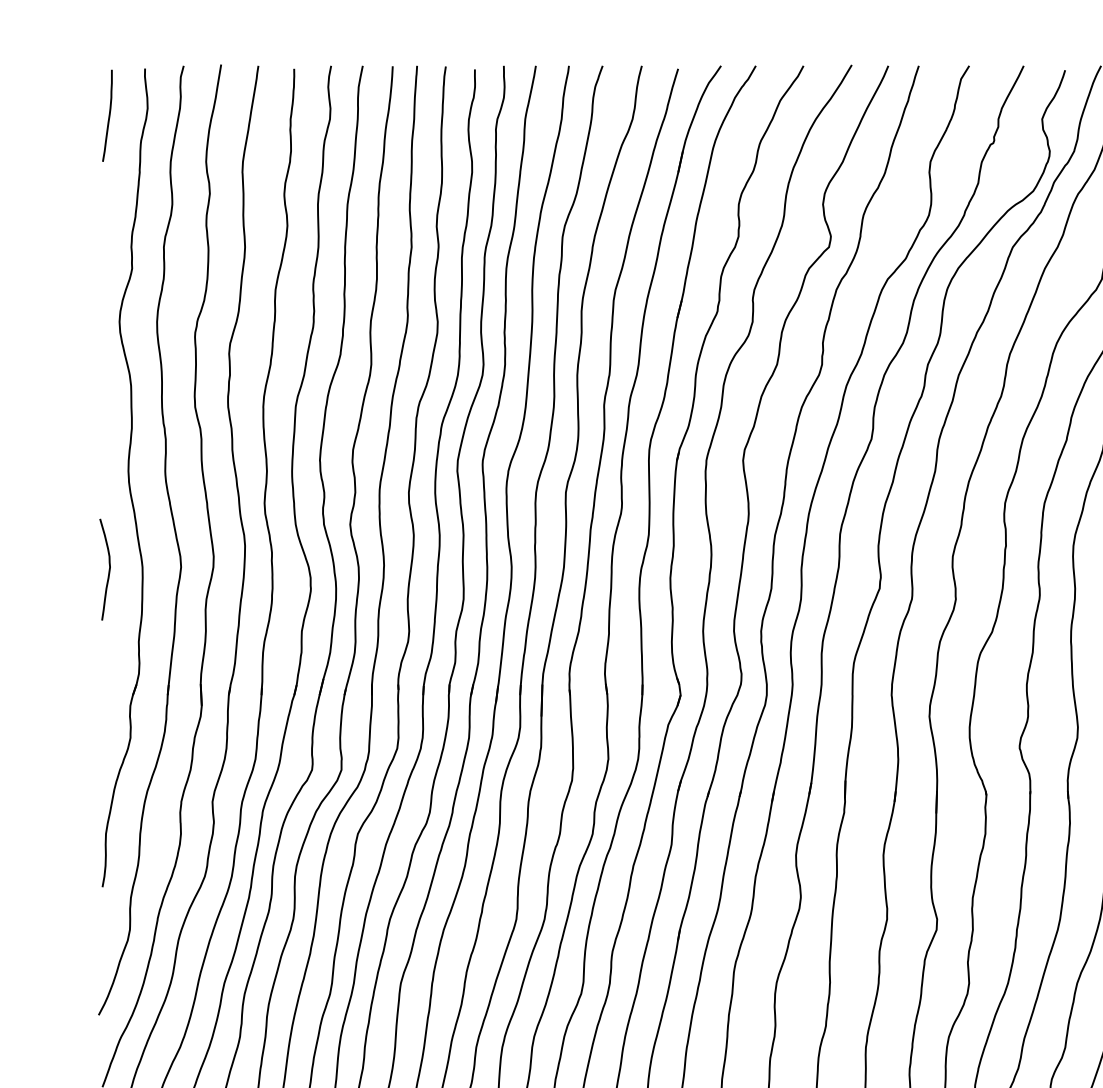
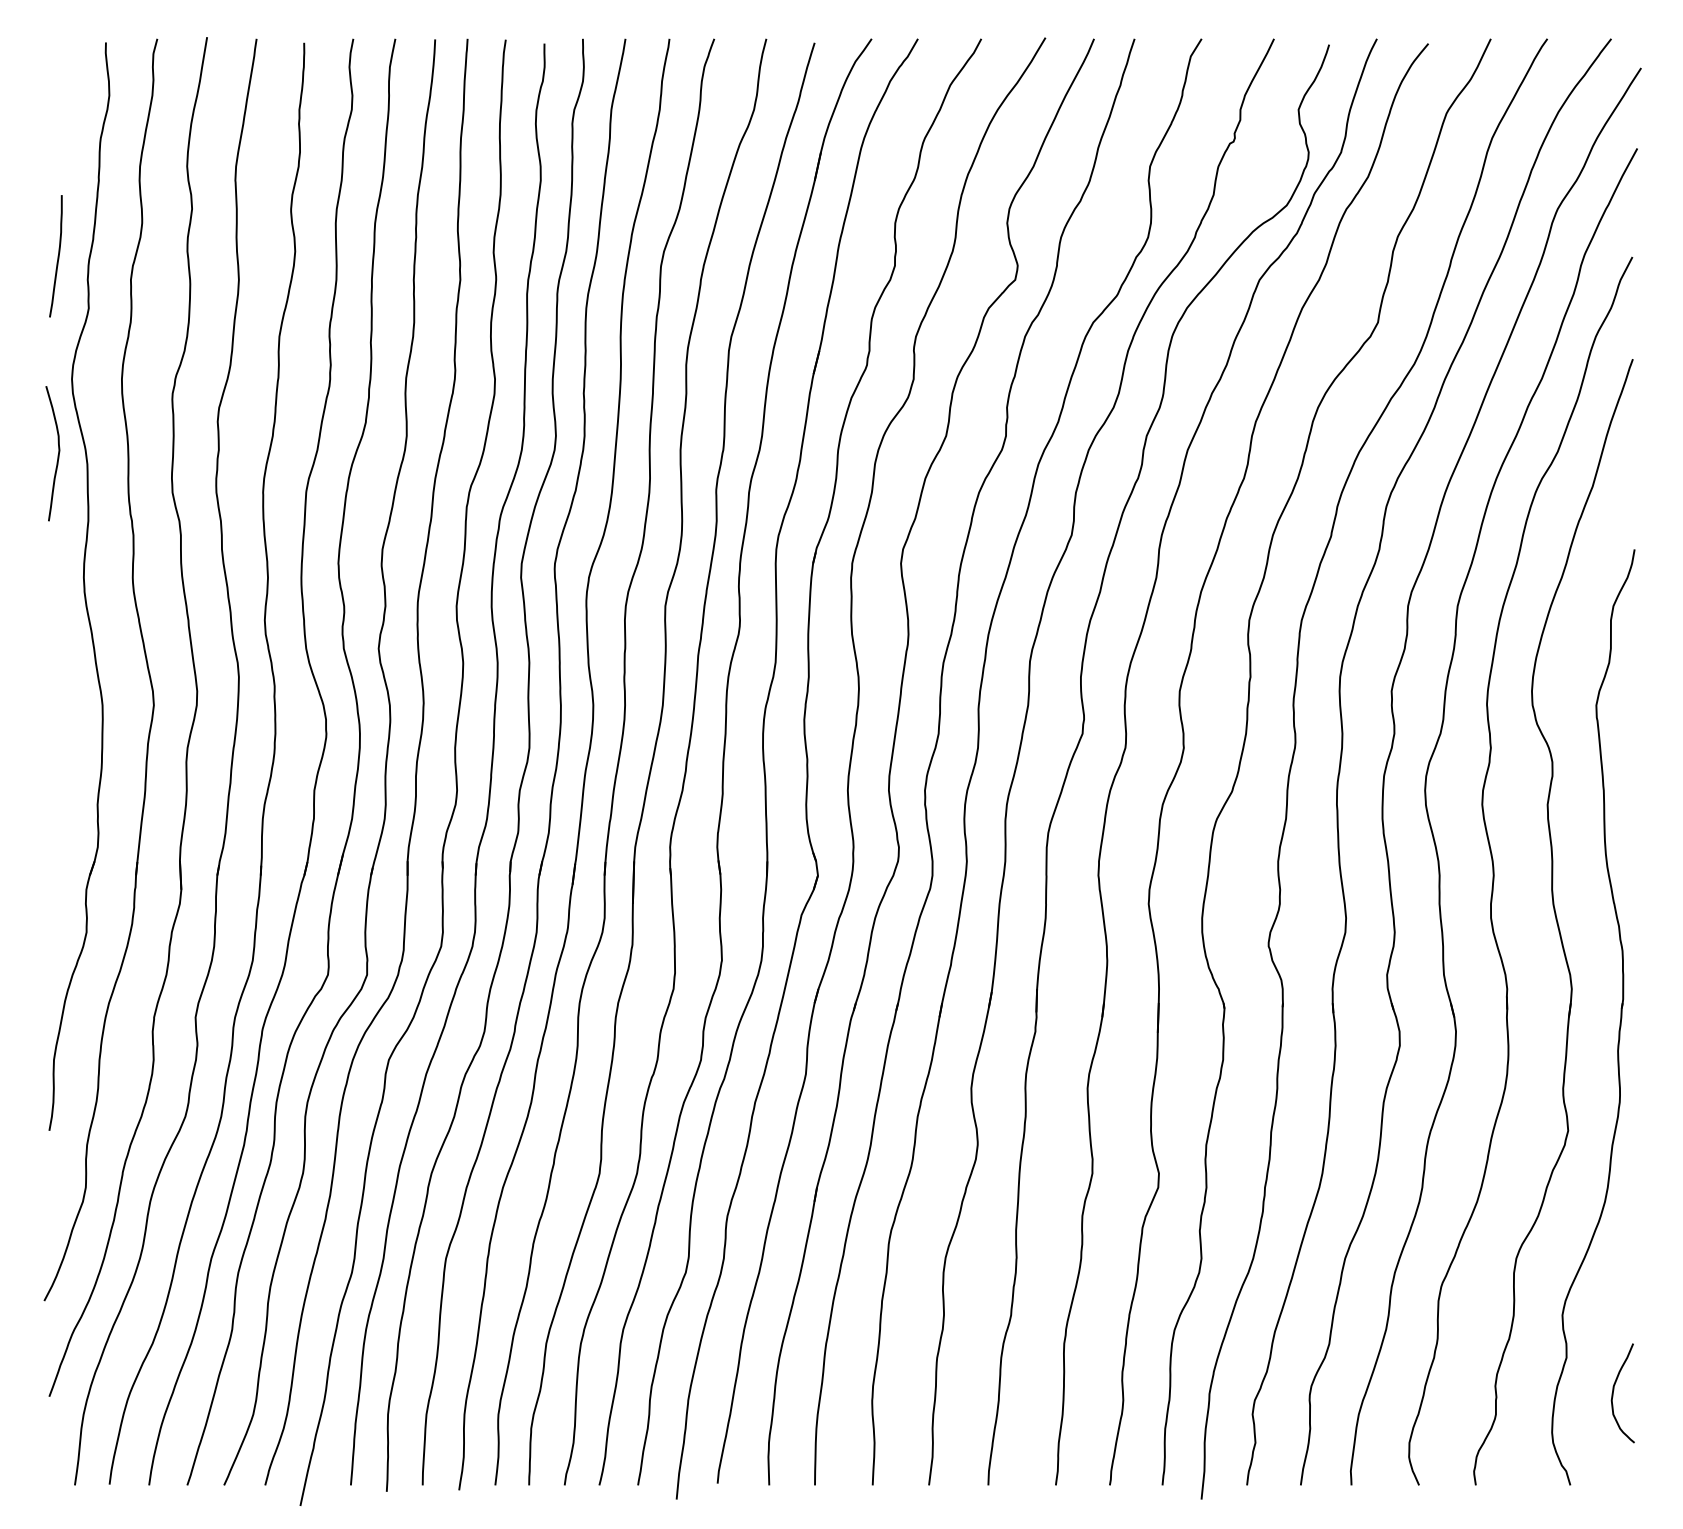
curve: (108, 115) -> (57, 256), moved
curve: (108, 571) -> (57, 455), moved

